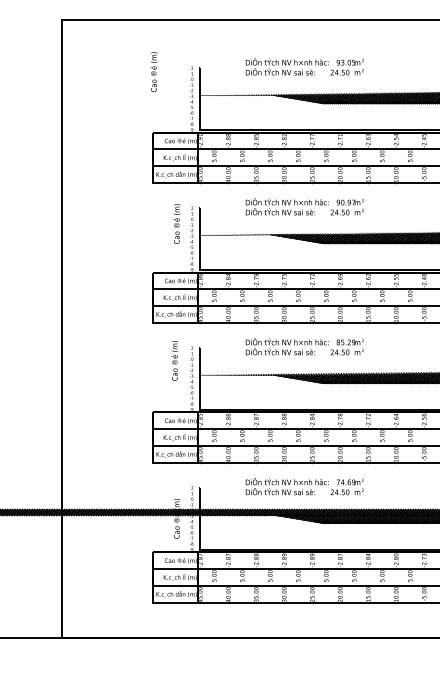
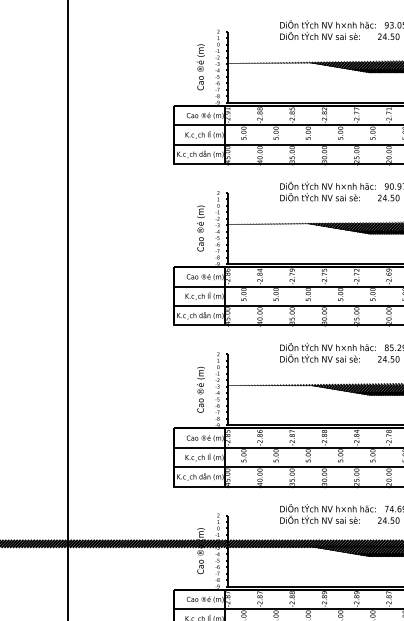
text: (153, 71) -> (200, 66), moved
text: (176, 223) -> (200, 227), moved
text: (174, 360) -> (200, 389), moved

